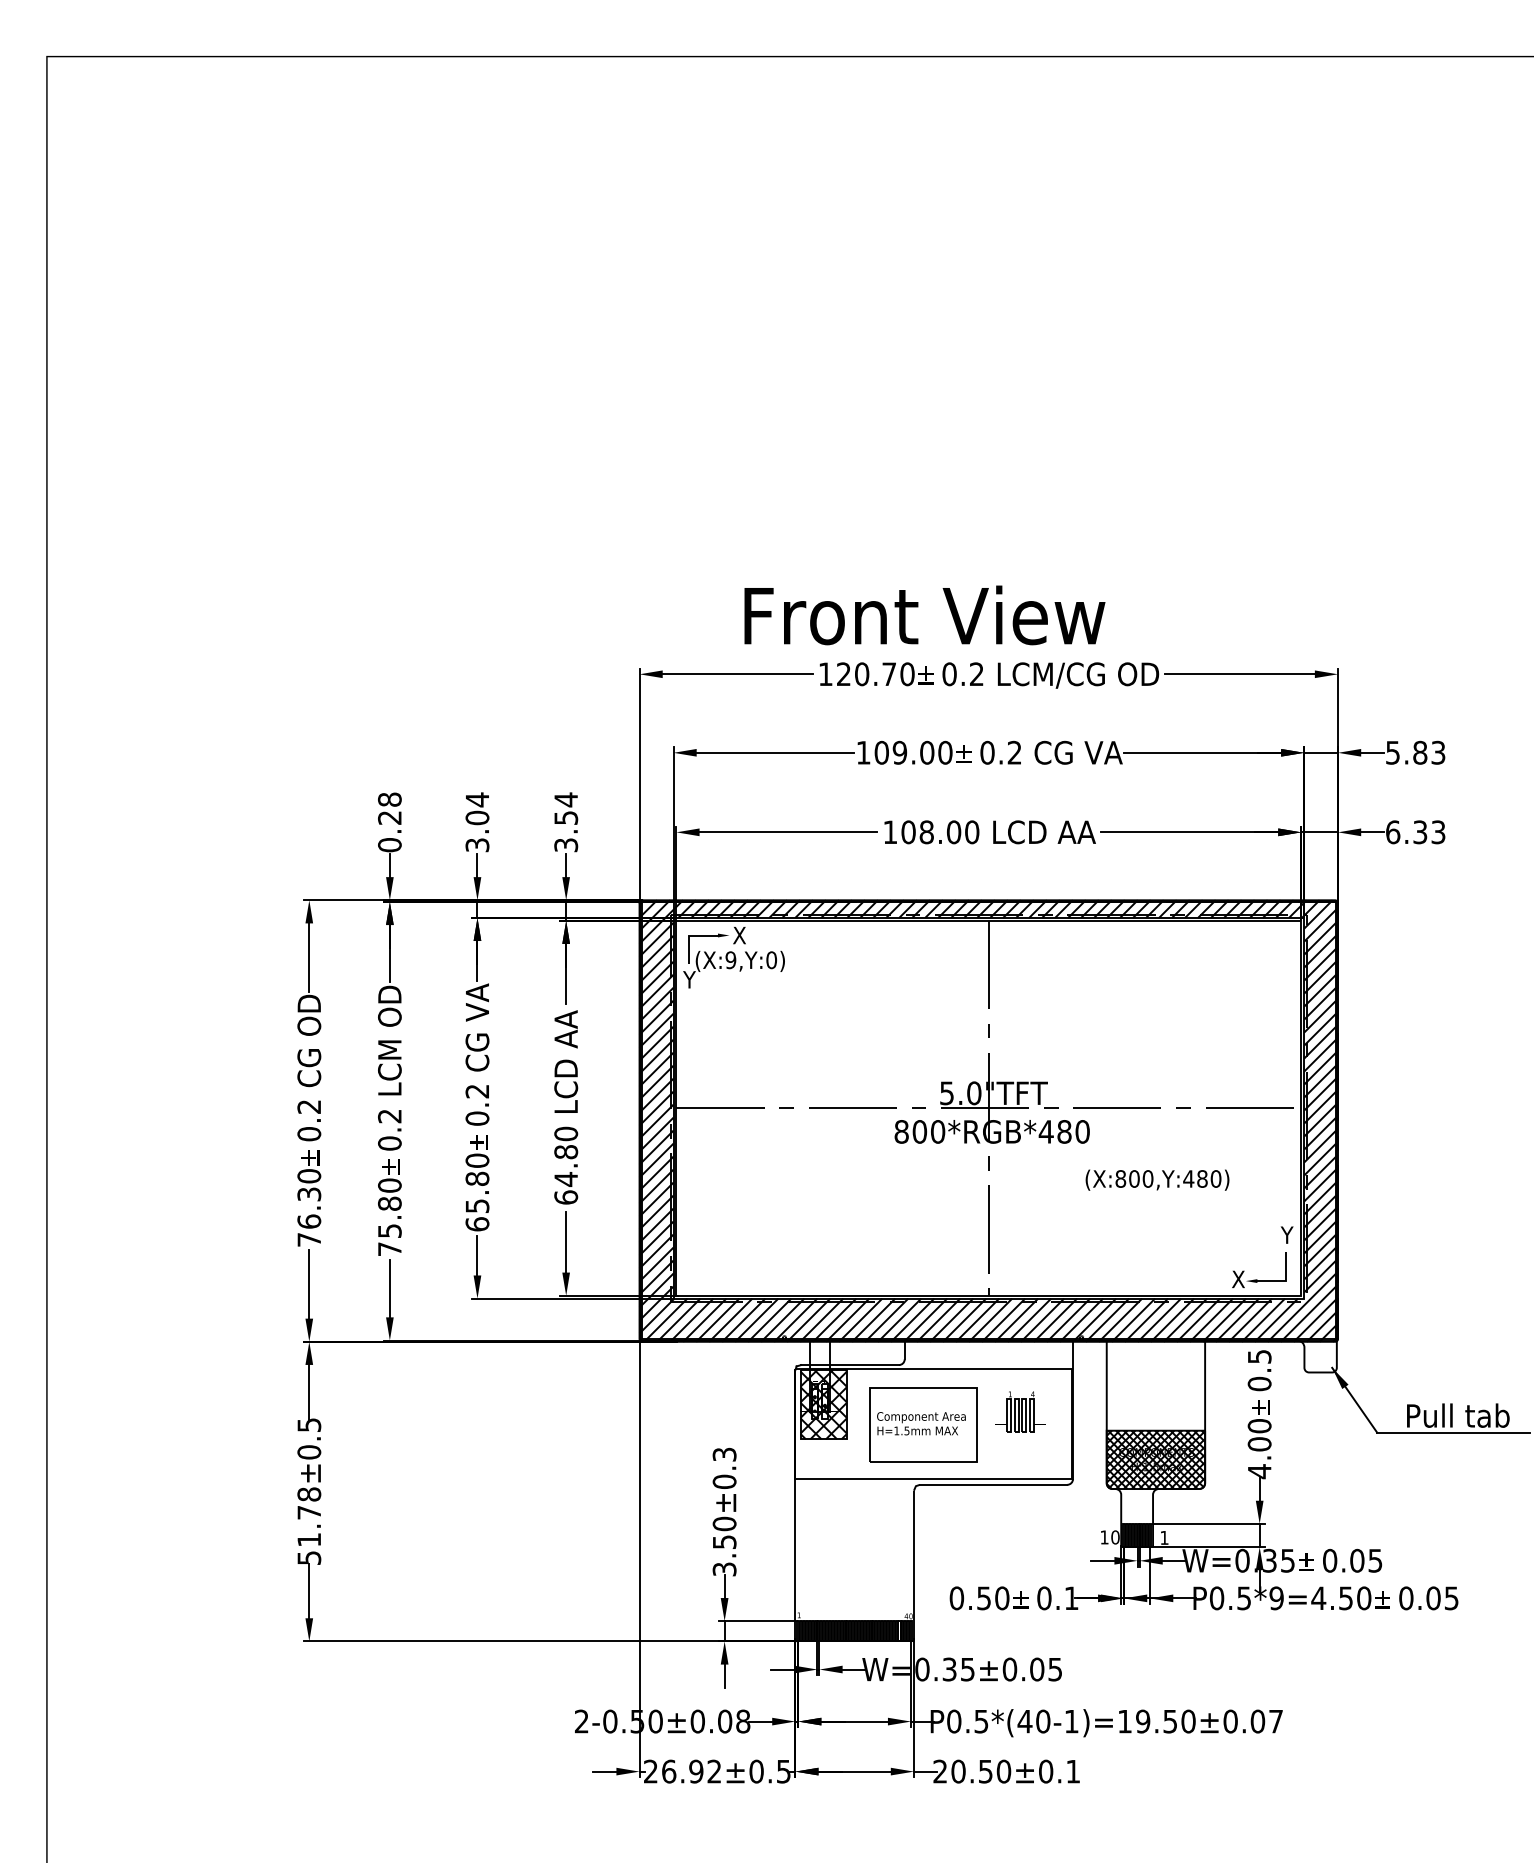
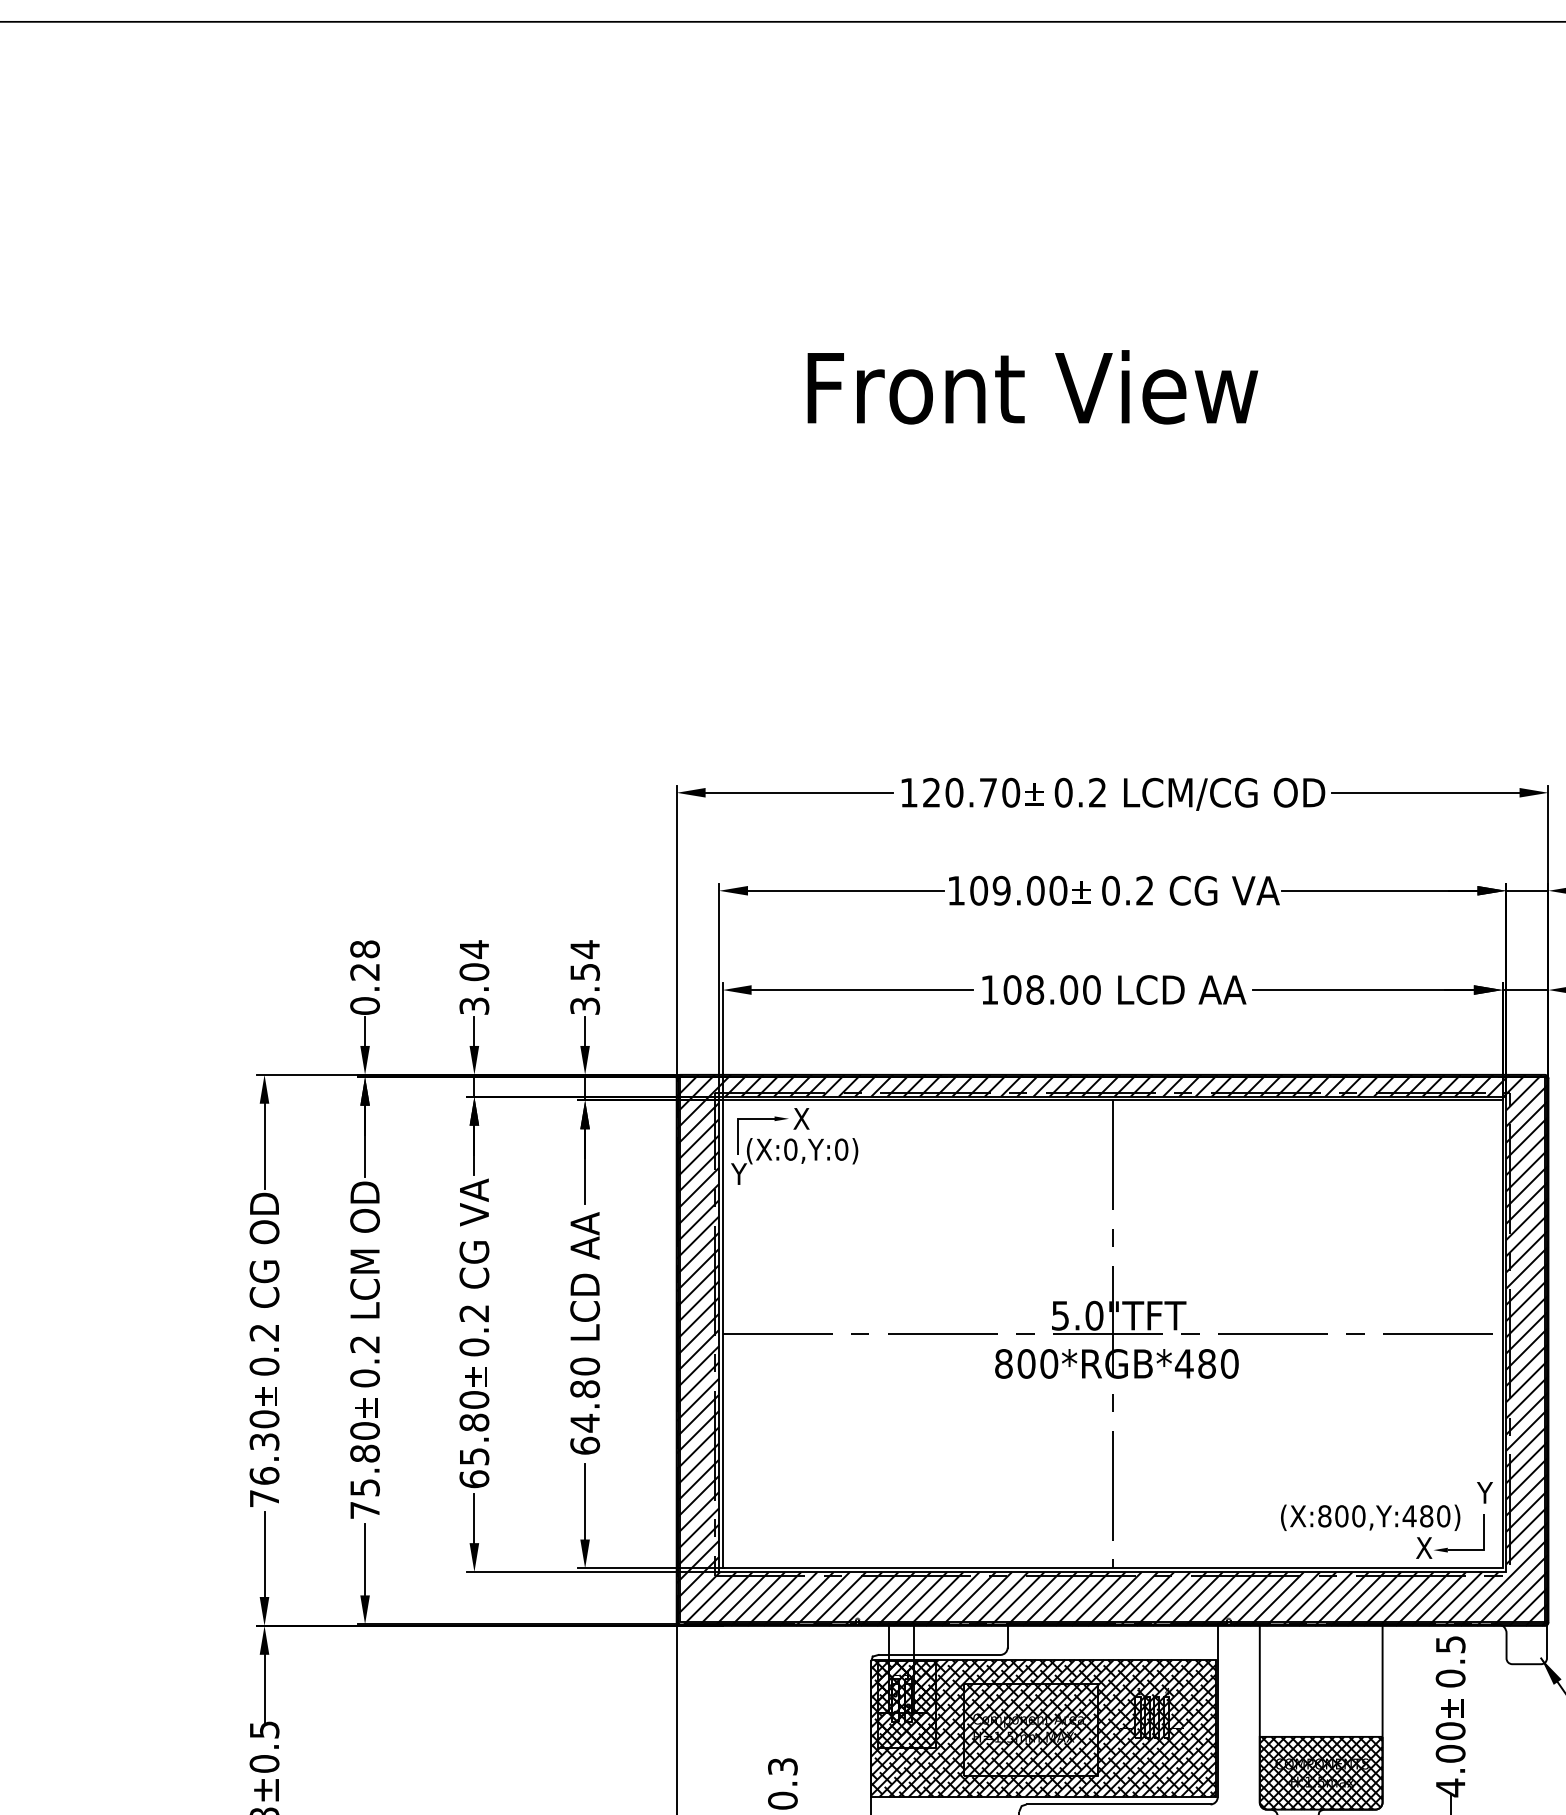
text: (924, 615) -> (1032, 387), moved
text: (730, 960) -> (790, 1150), (X:9,Y:0) -> (X:0,Y:0)
text: (1157, 1179) -> (1370, 1516), moved
hatch: (933, 1424) -> (1043, 1729), added

